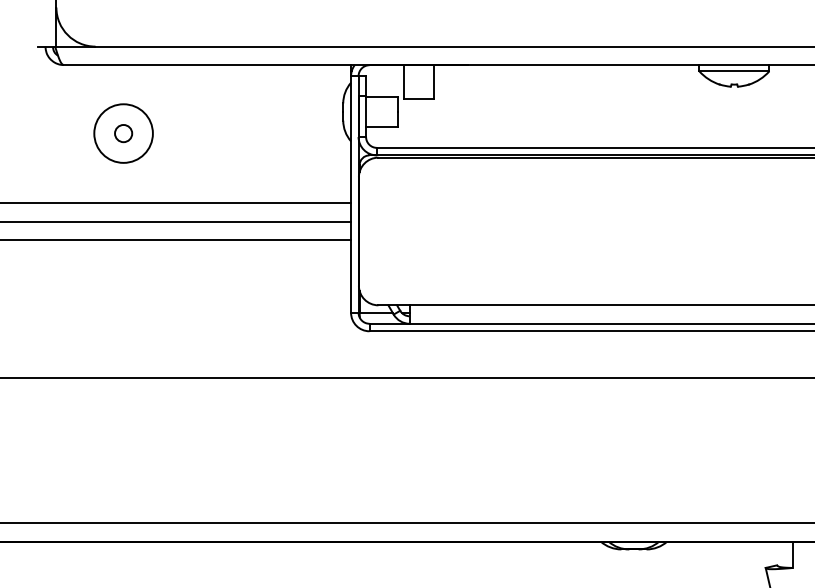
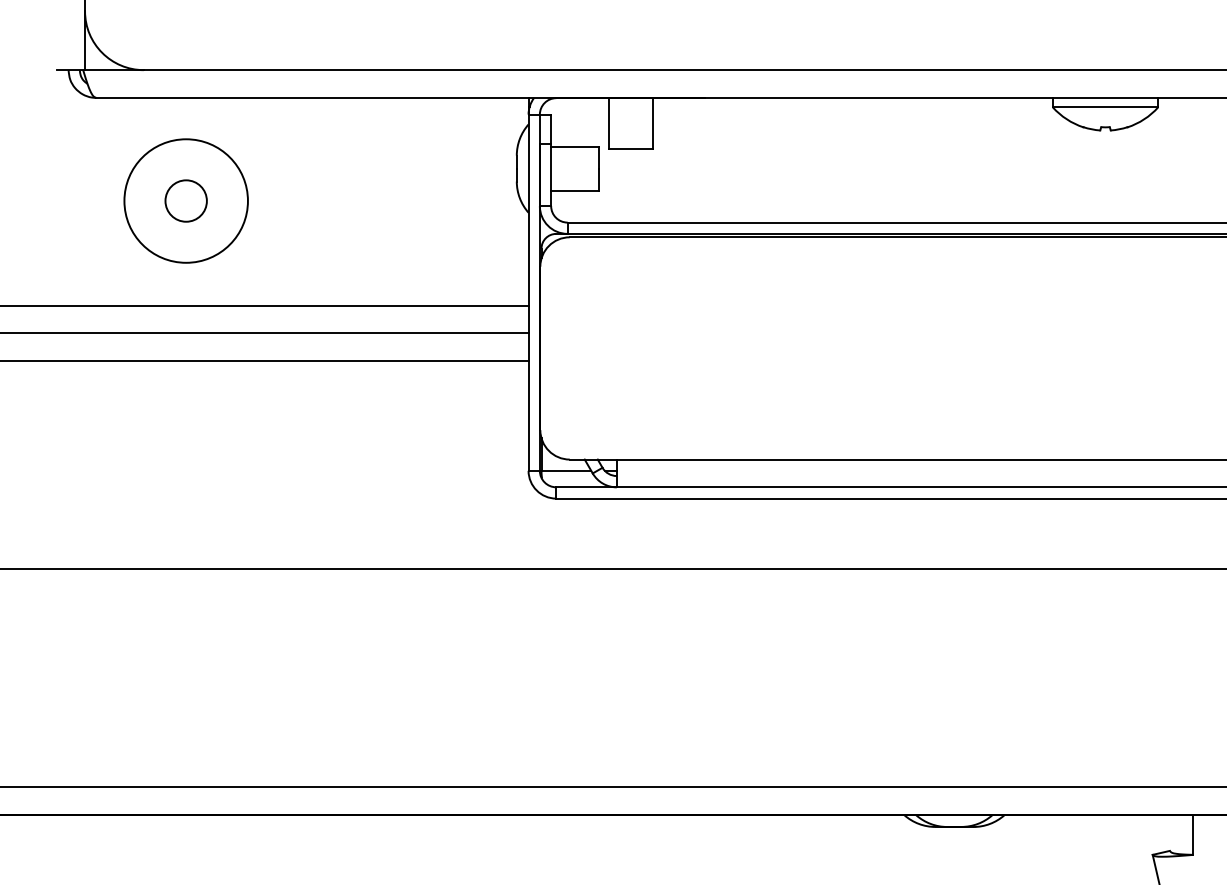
circle: (123, 133) -> (186, 200), size x1.4
circle: (123, 133) -> (186, 200), size x1.6

